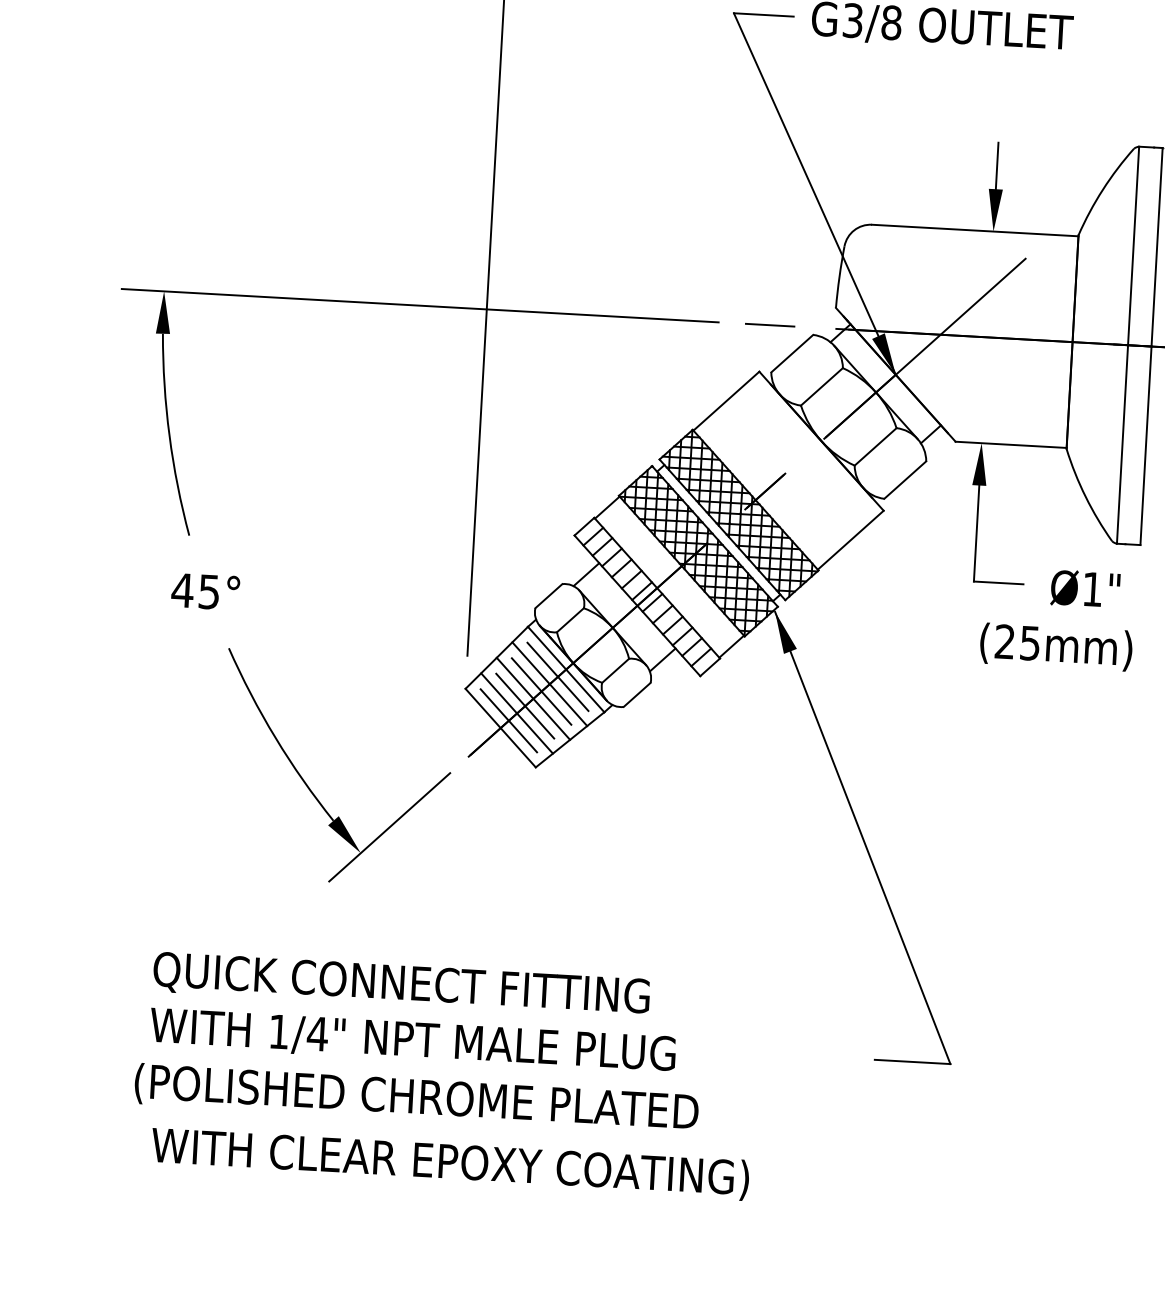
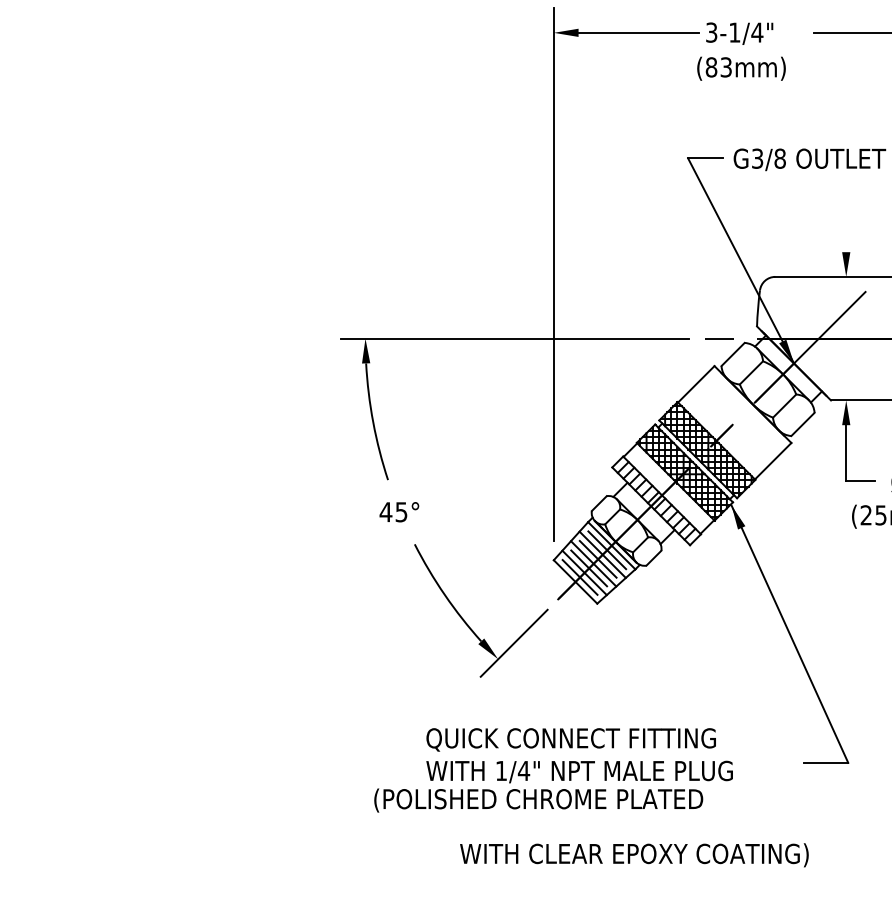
line: (997, 165) -> (846, 238), removed
text: (414, 1012) -> (579, 755), moved
text: (450, 1164) -> (634, 855), moved

